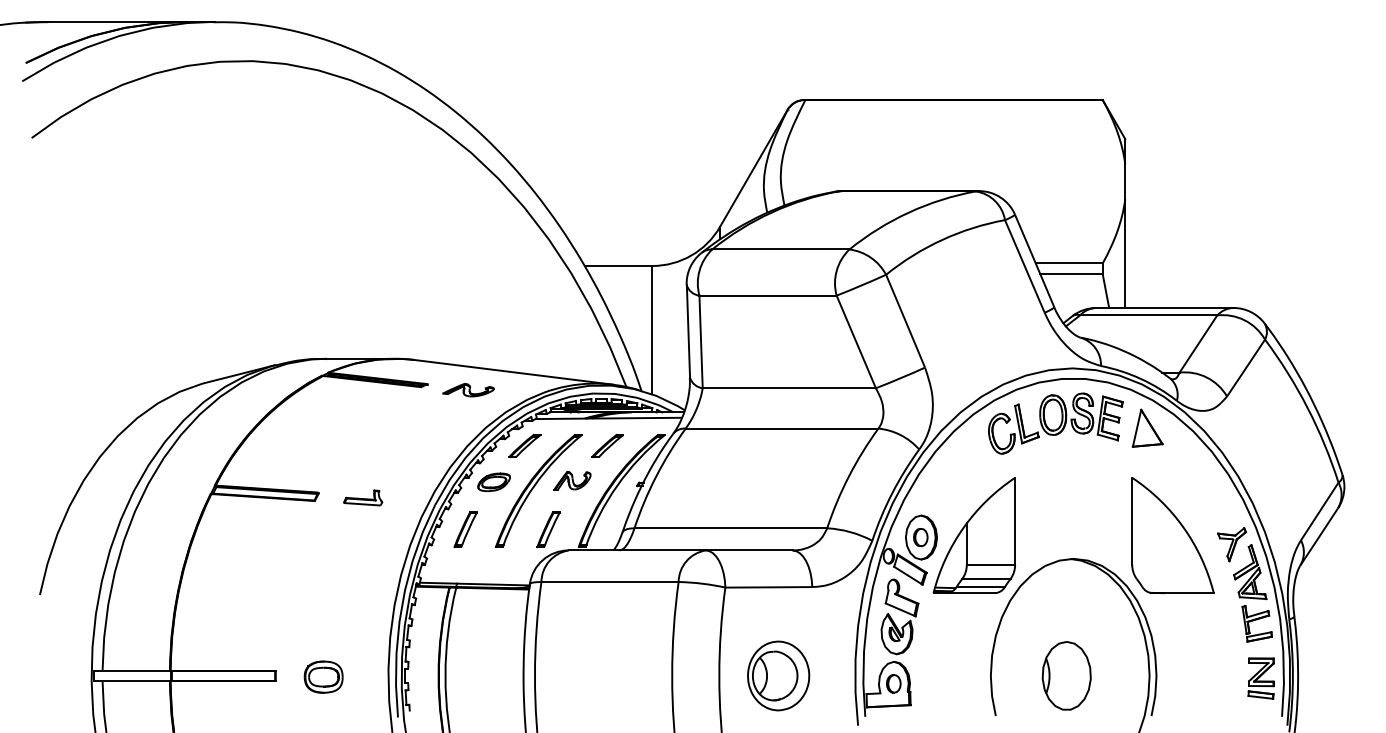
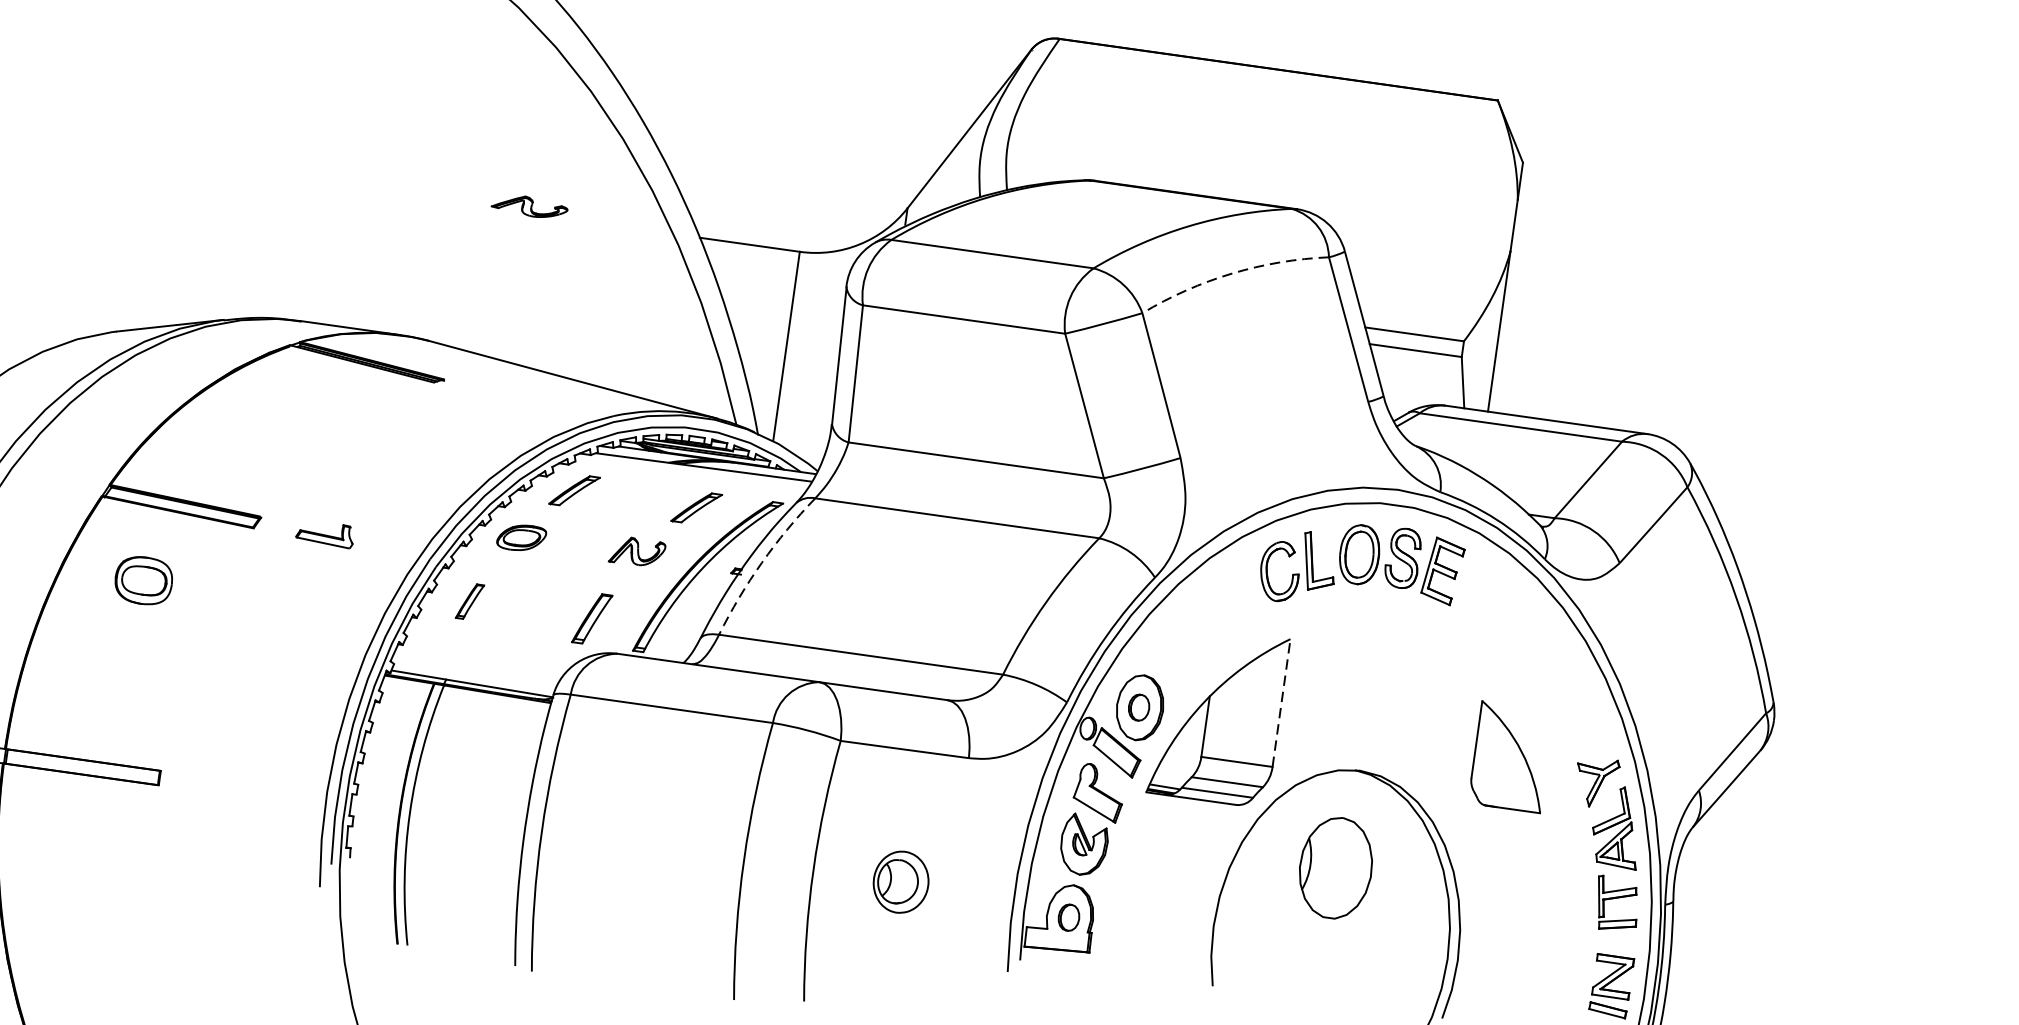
arc: (942, 240) -> (1232, 274), solid -> dashed
part: (468, 390) -> (529, 207), moved
part: (1147, 427) -> (1496, 592), removed
arc: (656, 476) -> (762, 562), solid -> dashed
part: (538, 490) -> (585, 559), removed
line: (1015, 520) -> (1282, 702), solid -> dashed
part: (465, 529) -> (469, 601), size x0.7
part: (1172, 535) -> (1510, 756), size x0.6
part: (778, 675) -> (900, 881), size x0.6
part: (1066, 675) -> (1335, 867), moved
part: (323, 676) -> (143, 579), moved

